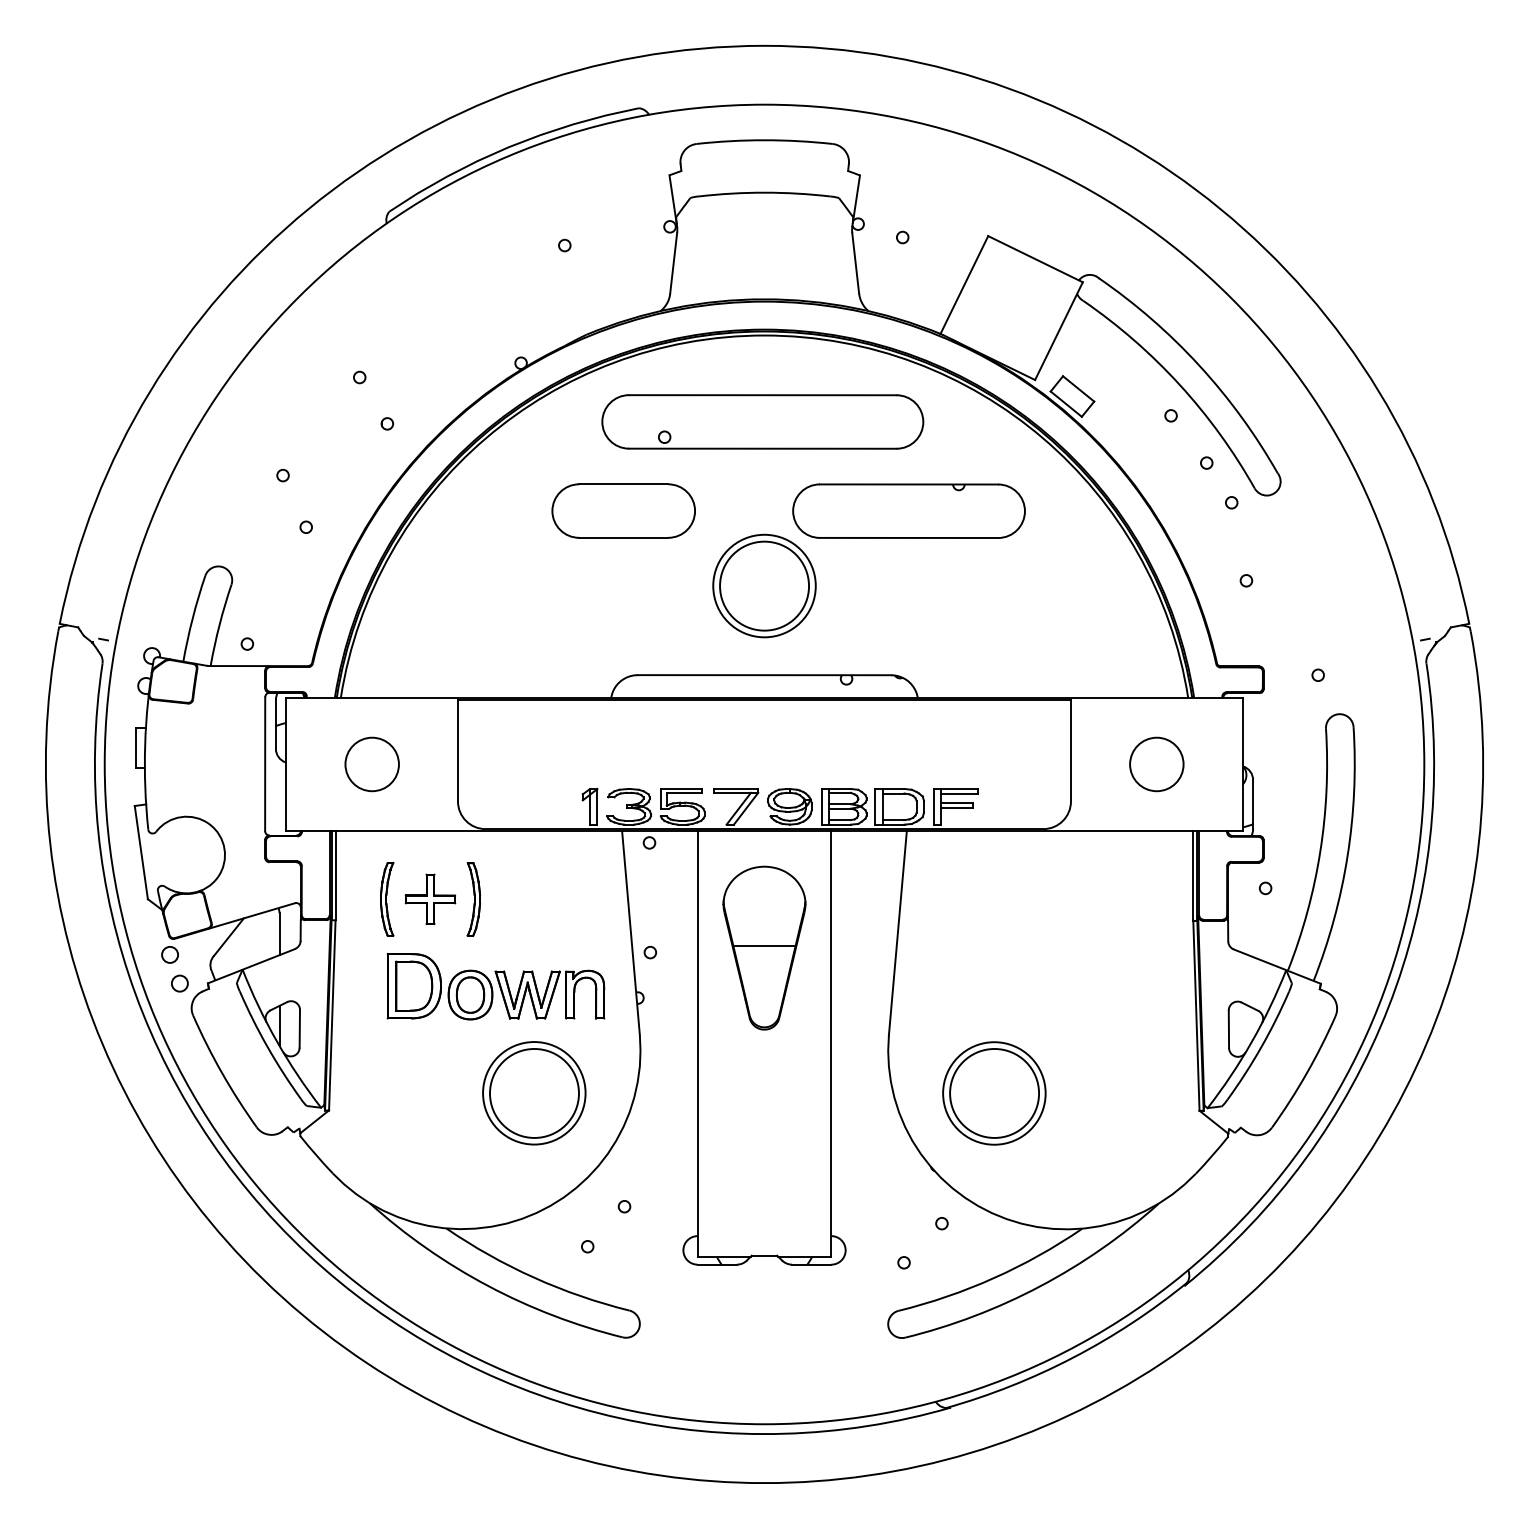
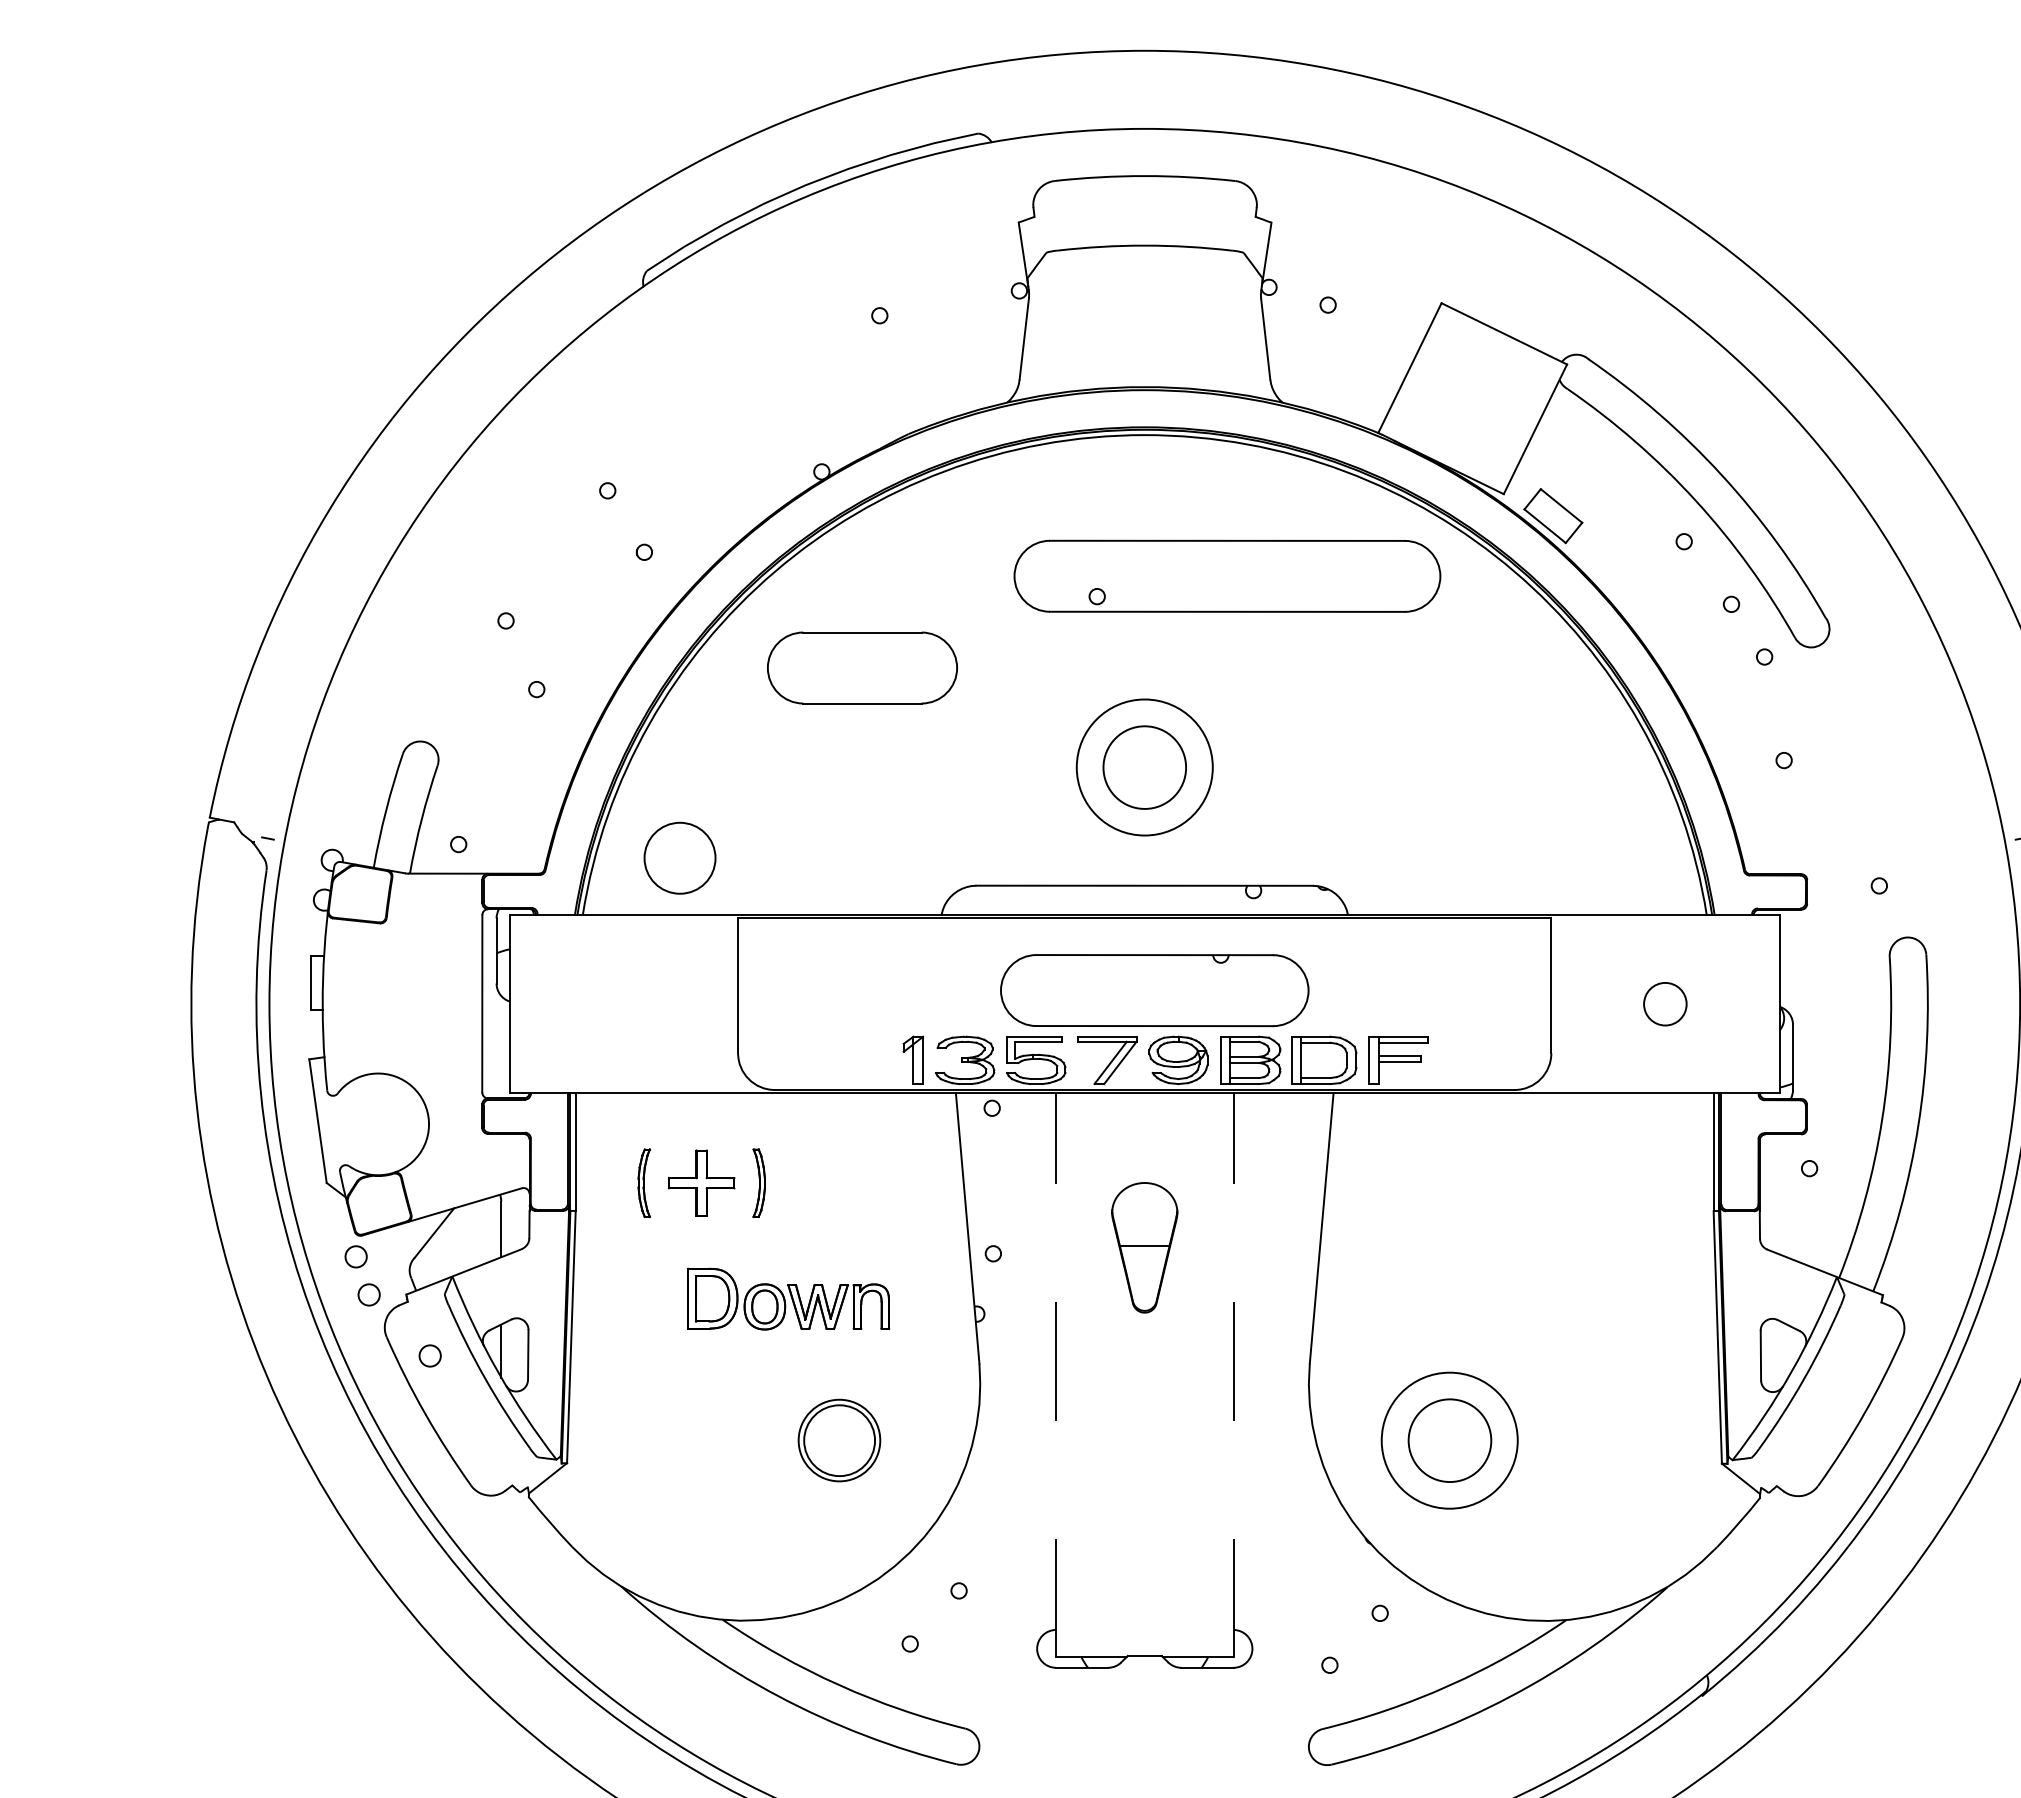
part: (762, 421) -> (1227, 575), moved
part: (623, 510) -> (862, 667), moved
part: (908, 510) -> (1154, 989), moved
circle: (764, 585) -> (1144, 766), size x0.7
circle: (371, 764) -> (679, 858), moved
circle: (1156, 764) -> (1664, 1004), size x0.6
part: (387, 899) -> (644, 1183), size x0.7
part: (473, 899) -> (758, 1183), size x0.7
part: (764, 947) -> (1144, 1247), size x0.6
part: (495, 986) -> (787, 1298), size x0.7
circle: (225, 1029) -> (429, 1355), added
line: (697, 1043) -> (1055, 1374), solid -> dashed
line: (831, 1043) -> (1233, 1374), solid -> dashed
circle: (994, 1092) -> (1449, 1439), size x0.7
part: (534, 1093) -> (839, 1440), size x0.6

